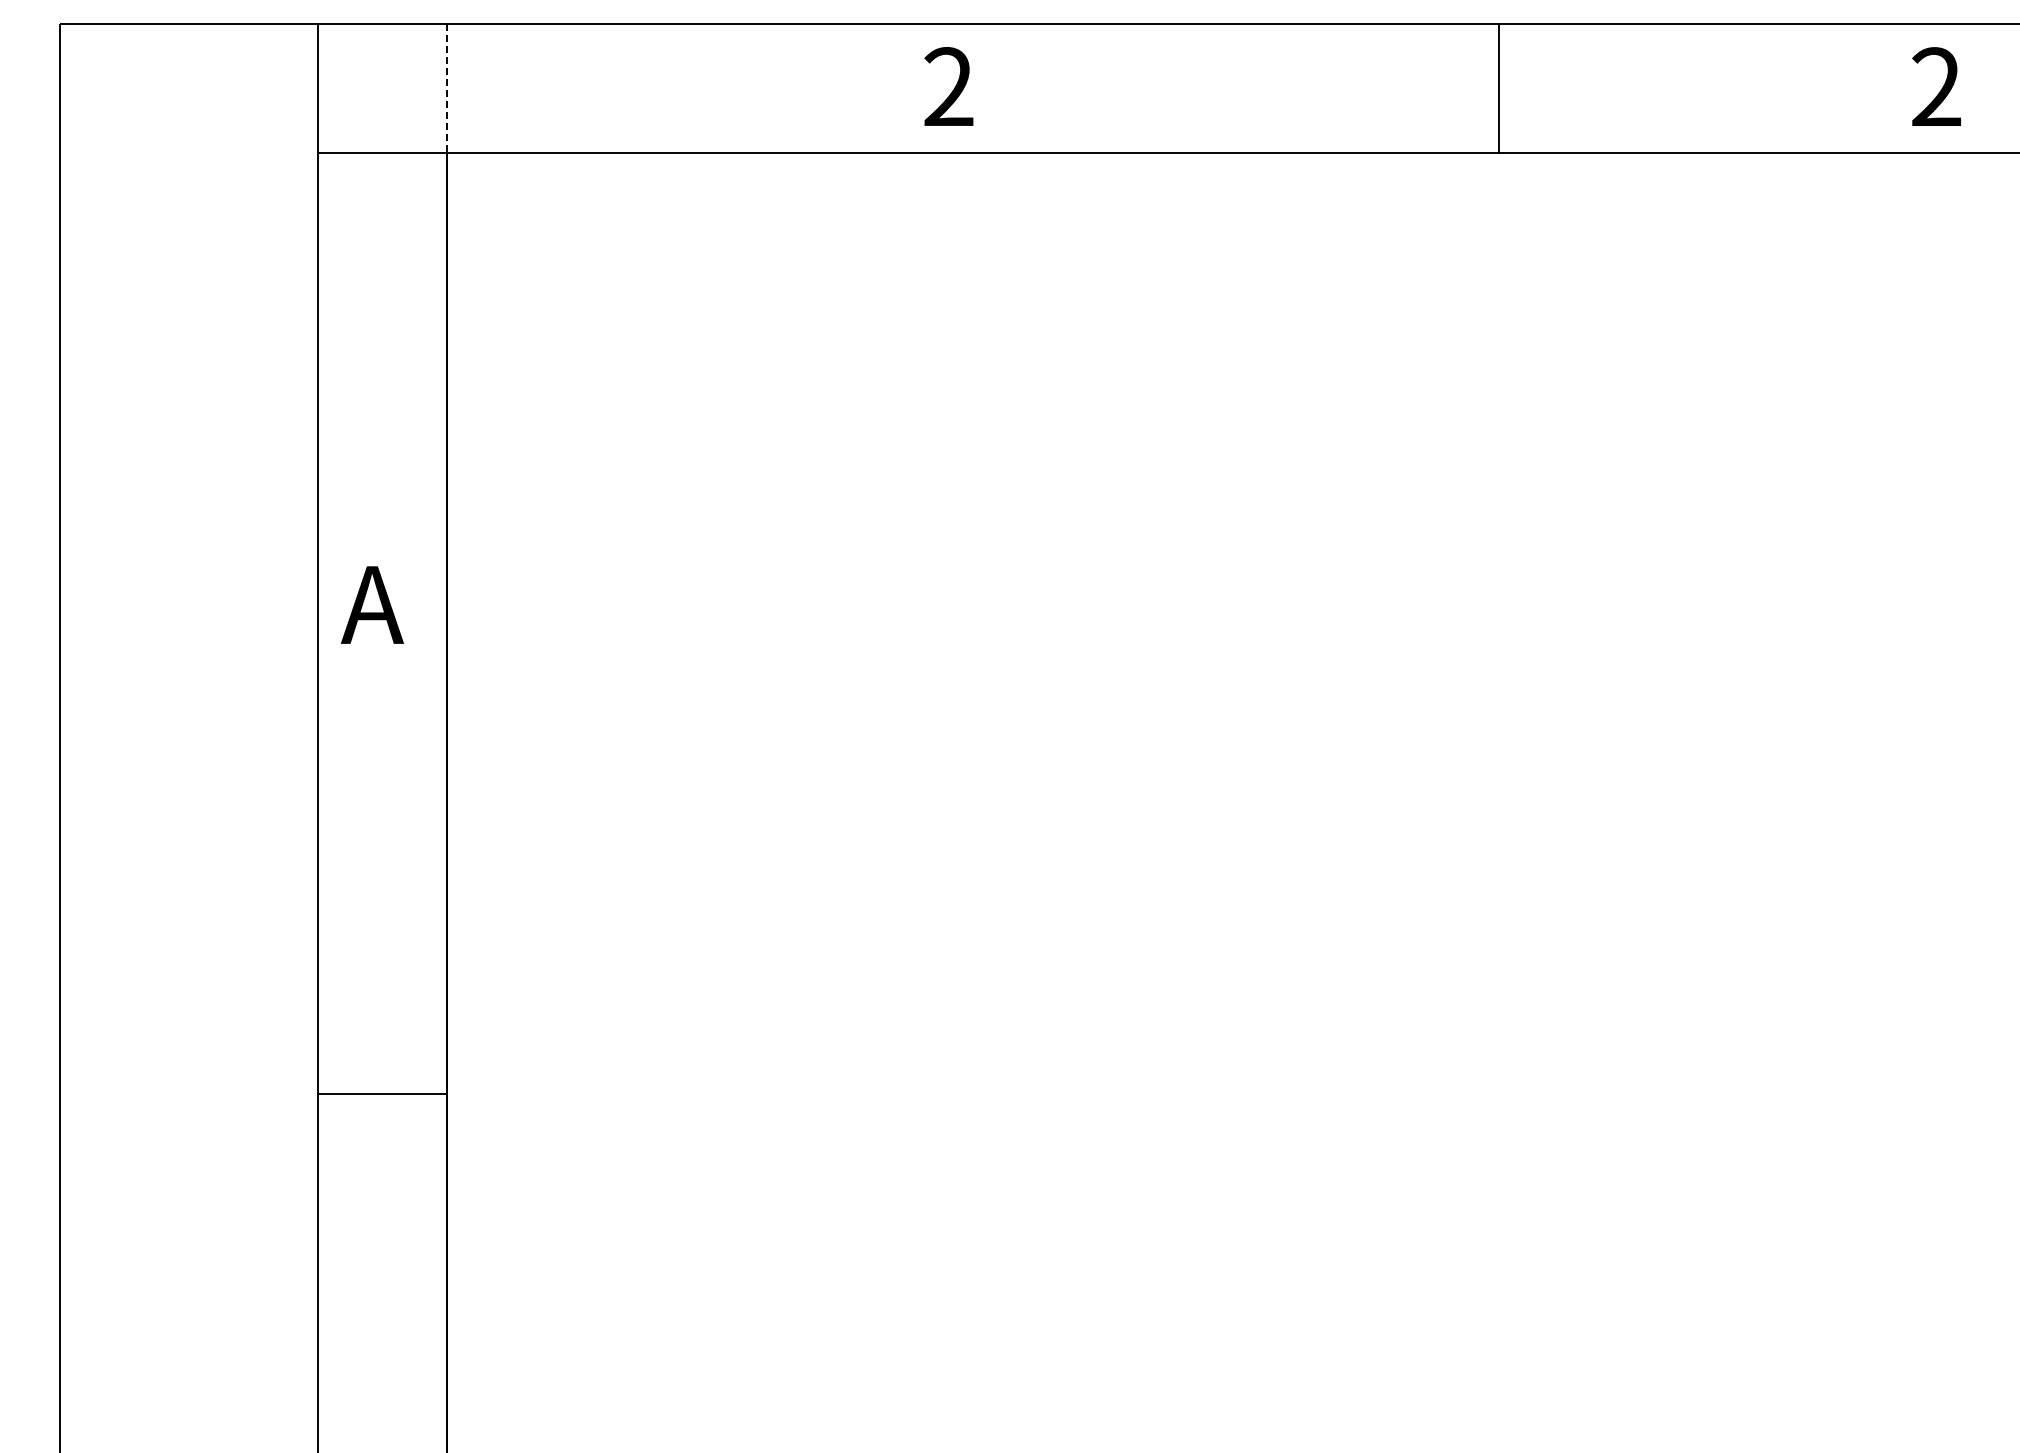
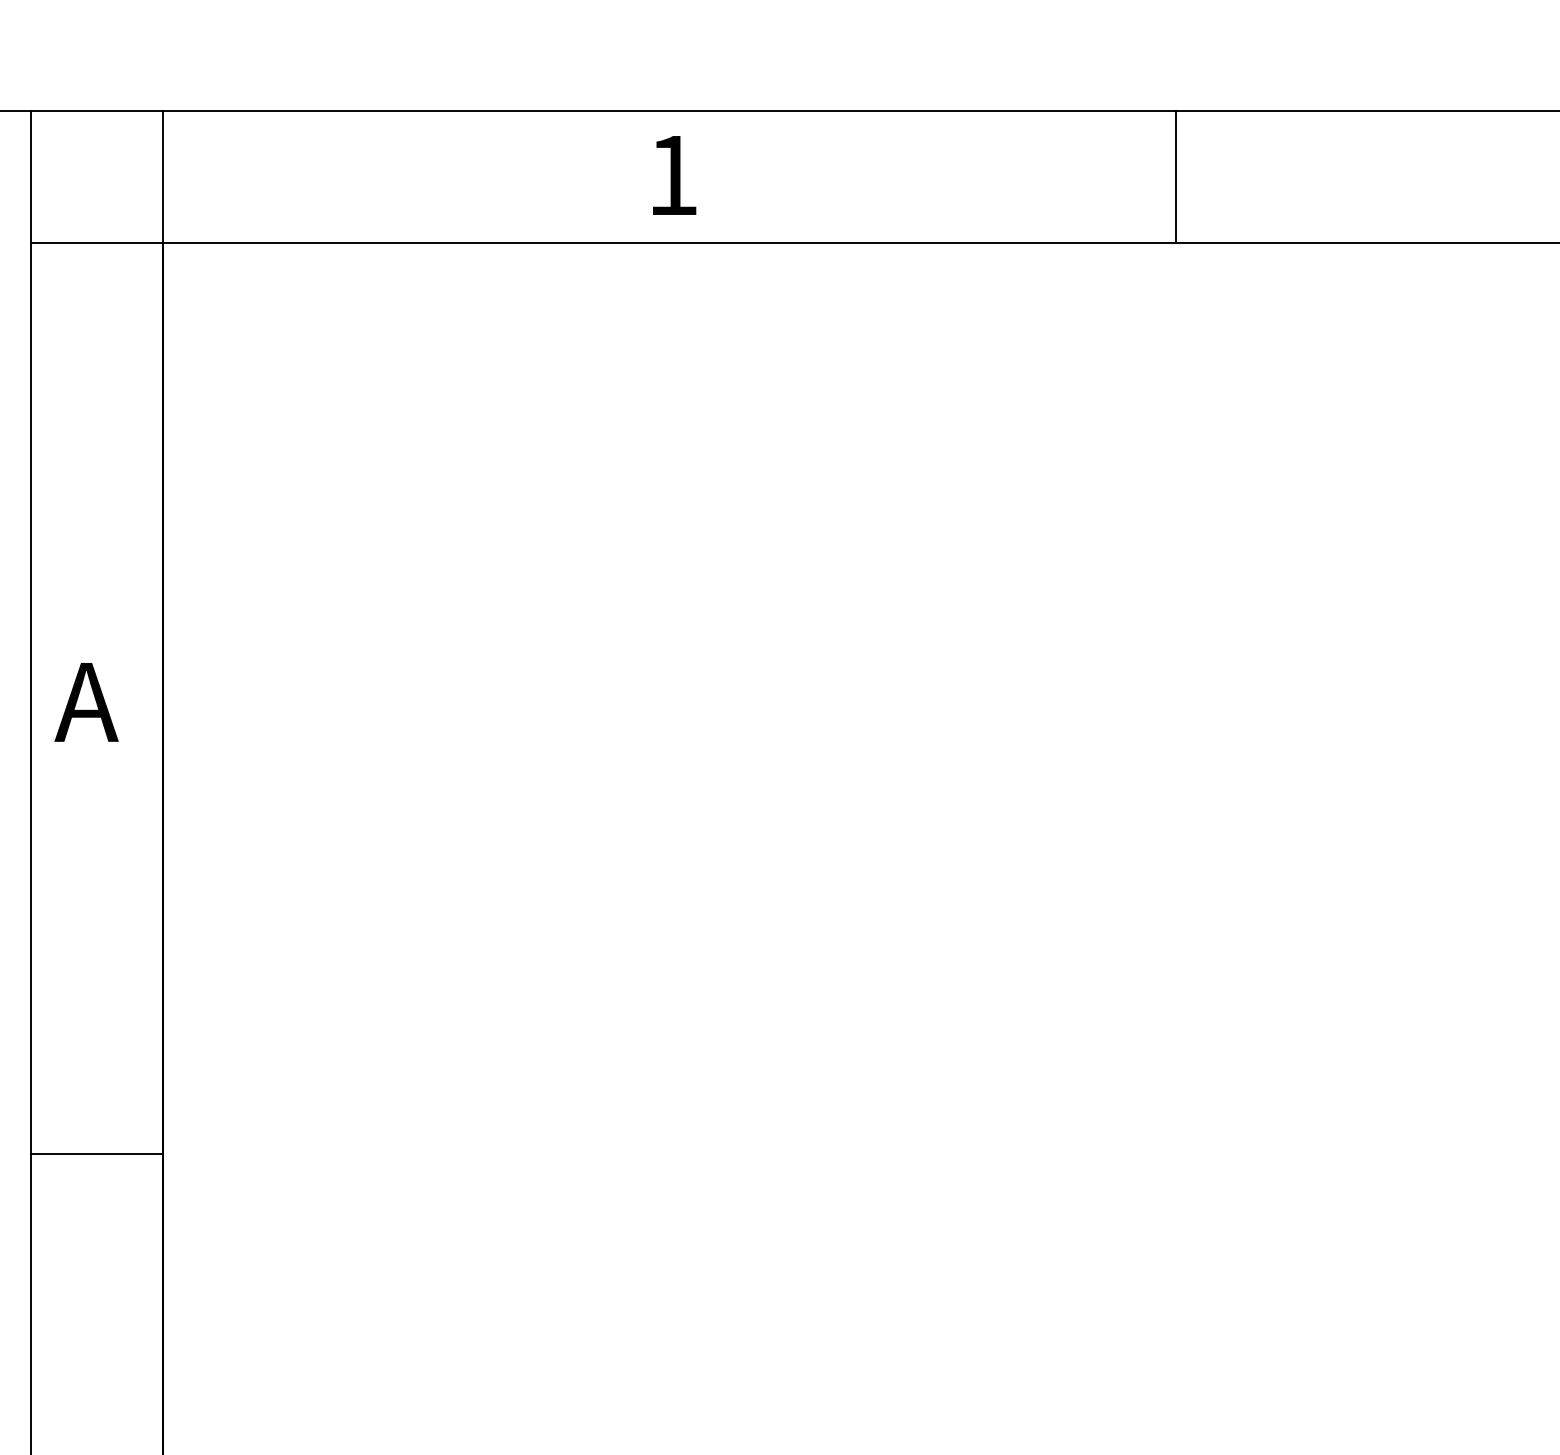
text: (948, 86) -> (672, 174), 2 -> 1
line: (447, 88) -> (162, 176), dashed -> solid
line: (1499, 88) -> (1176, 176), moved
line: (382, 1093) -> (96, 1153), moved

